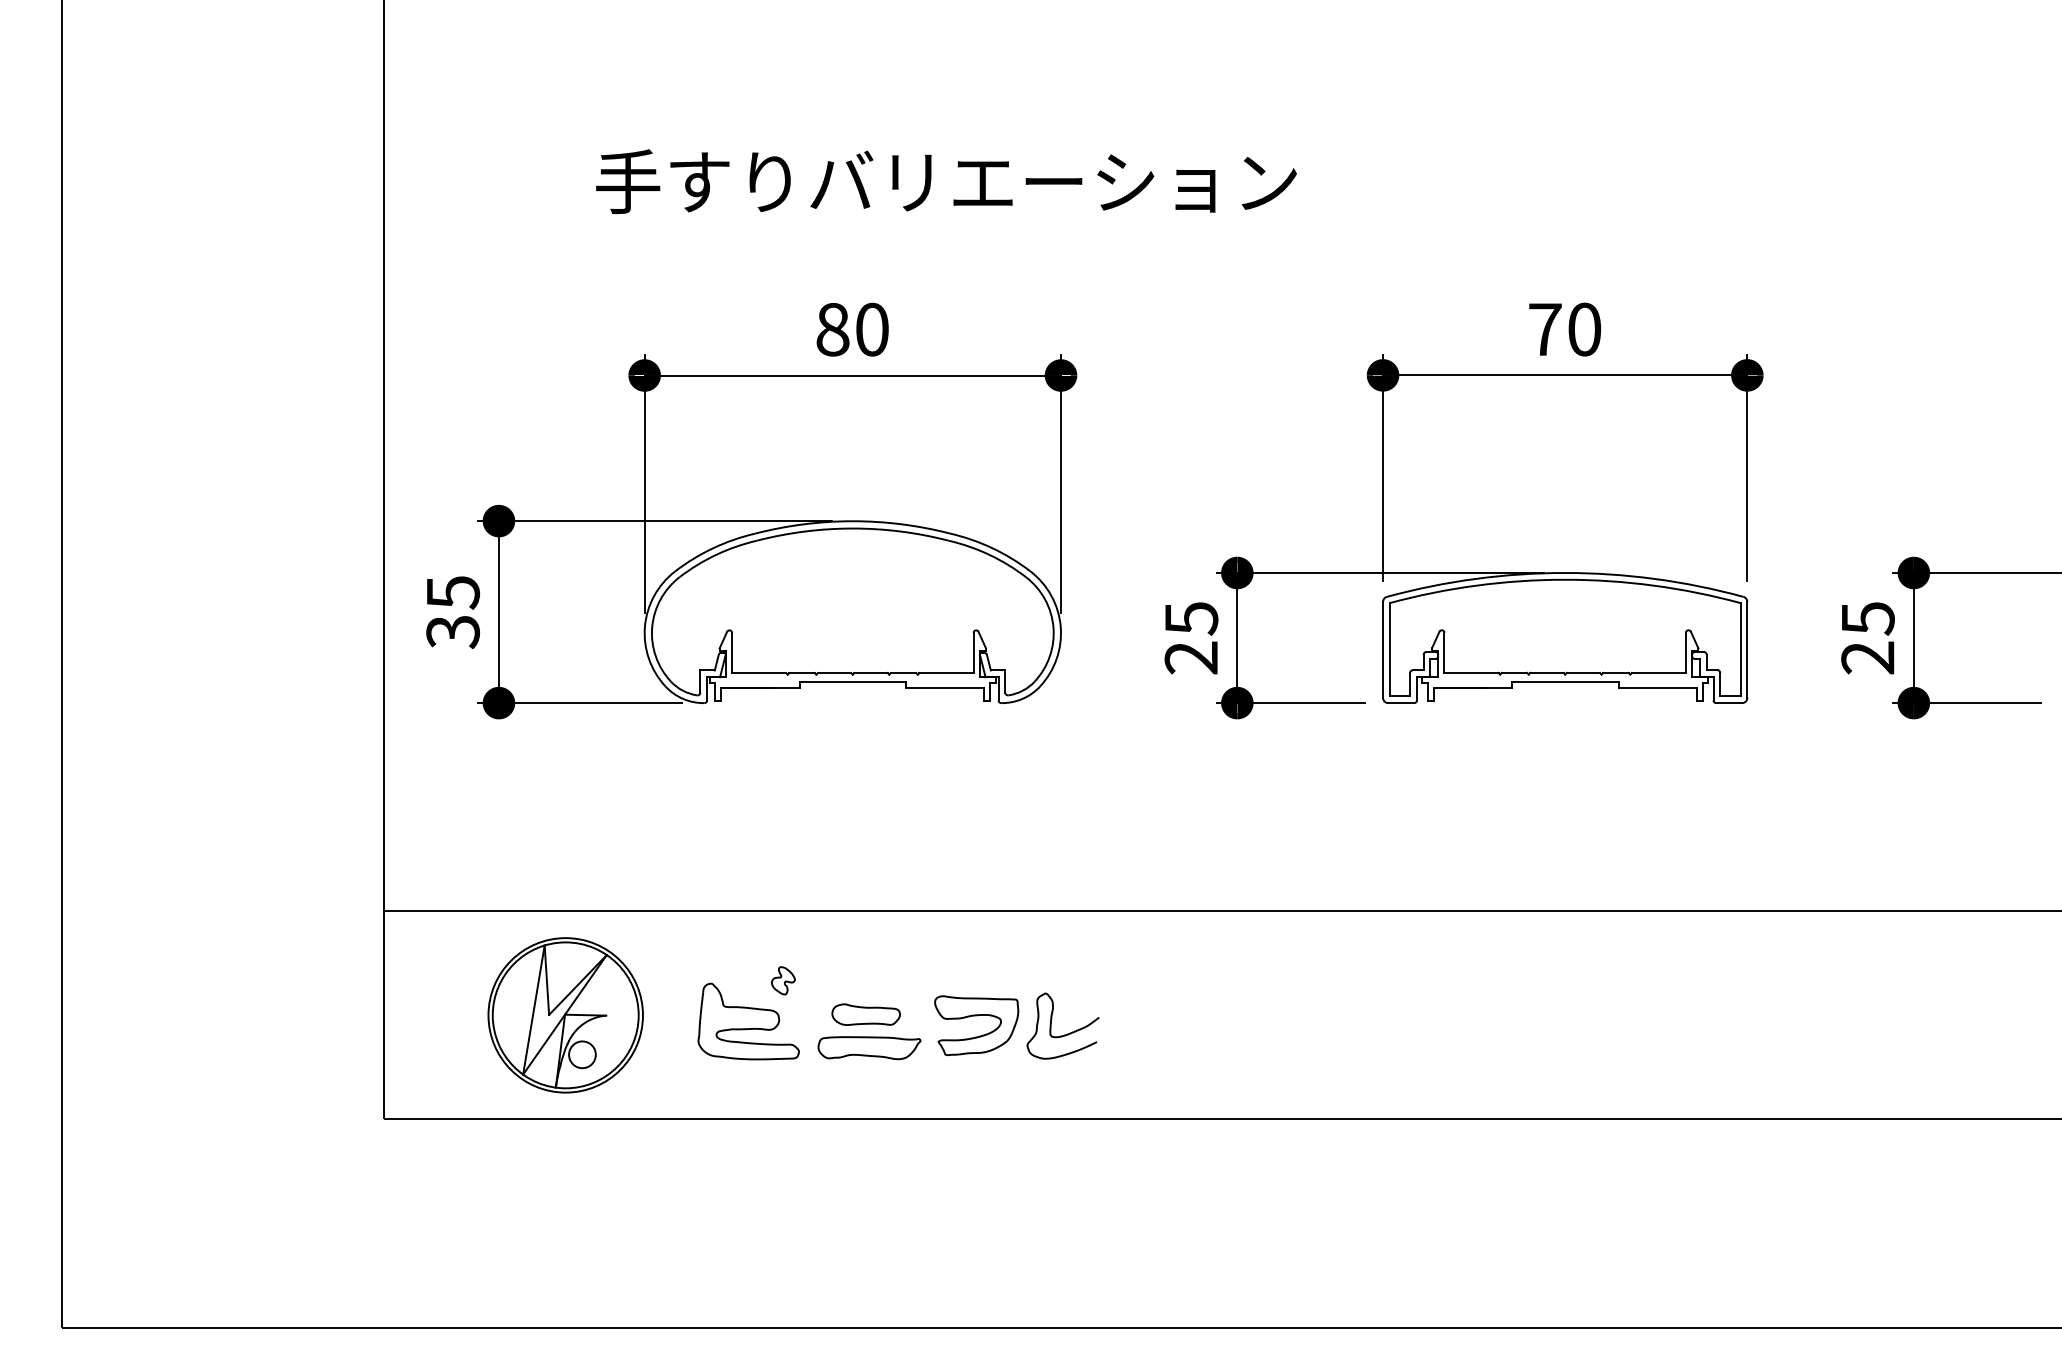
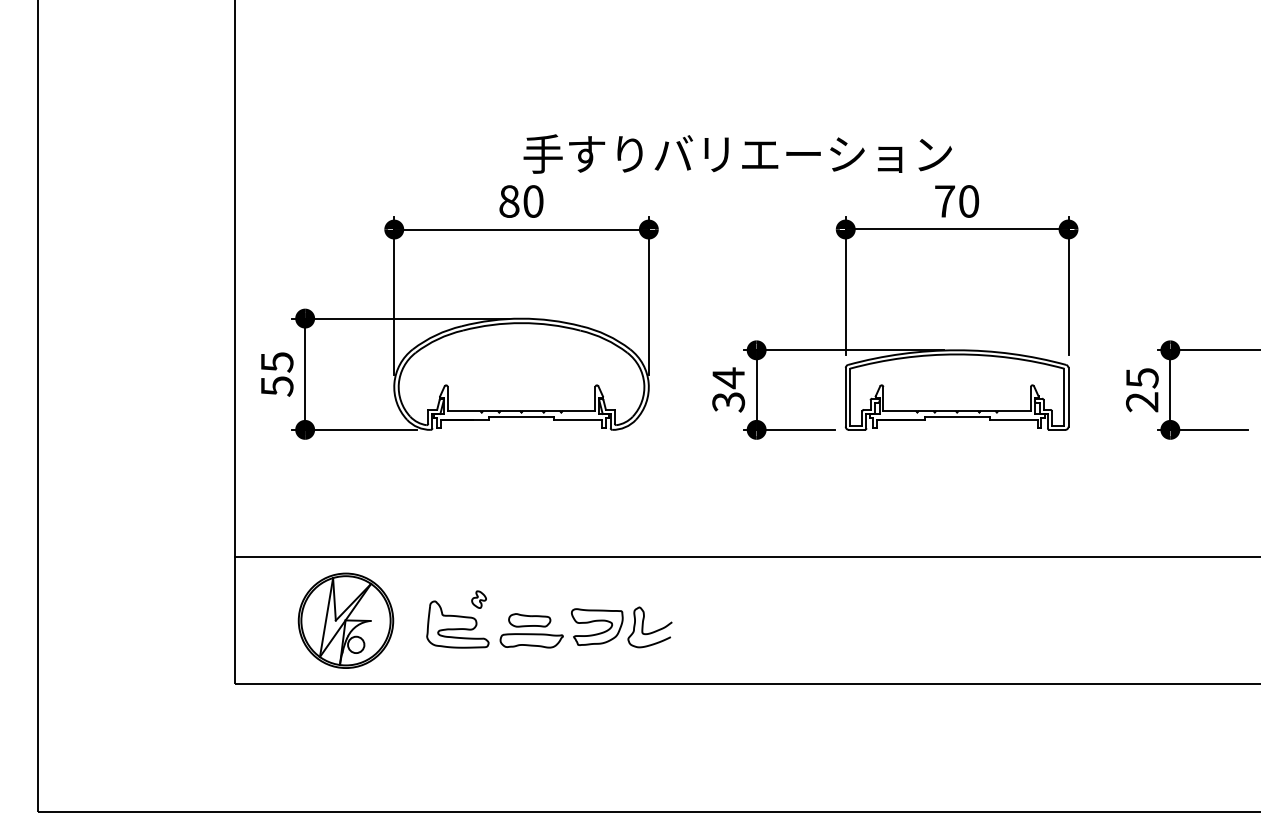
text: (945, 180) -> (737, 153), moved
text: (452, 632) -> (276, 386), 35 -> 55
text: (1191, 637) -> (728, 389), 25 -> 34

